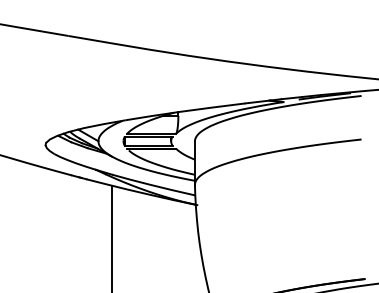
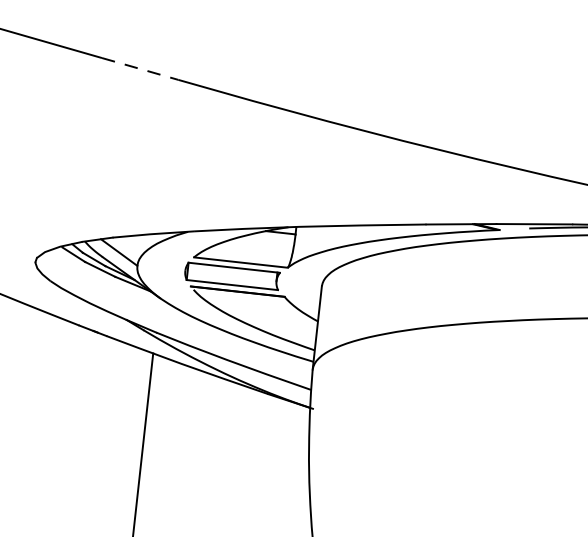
line: (88, 39) -> (139, 69), solid -> dashed

